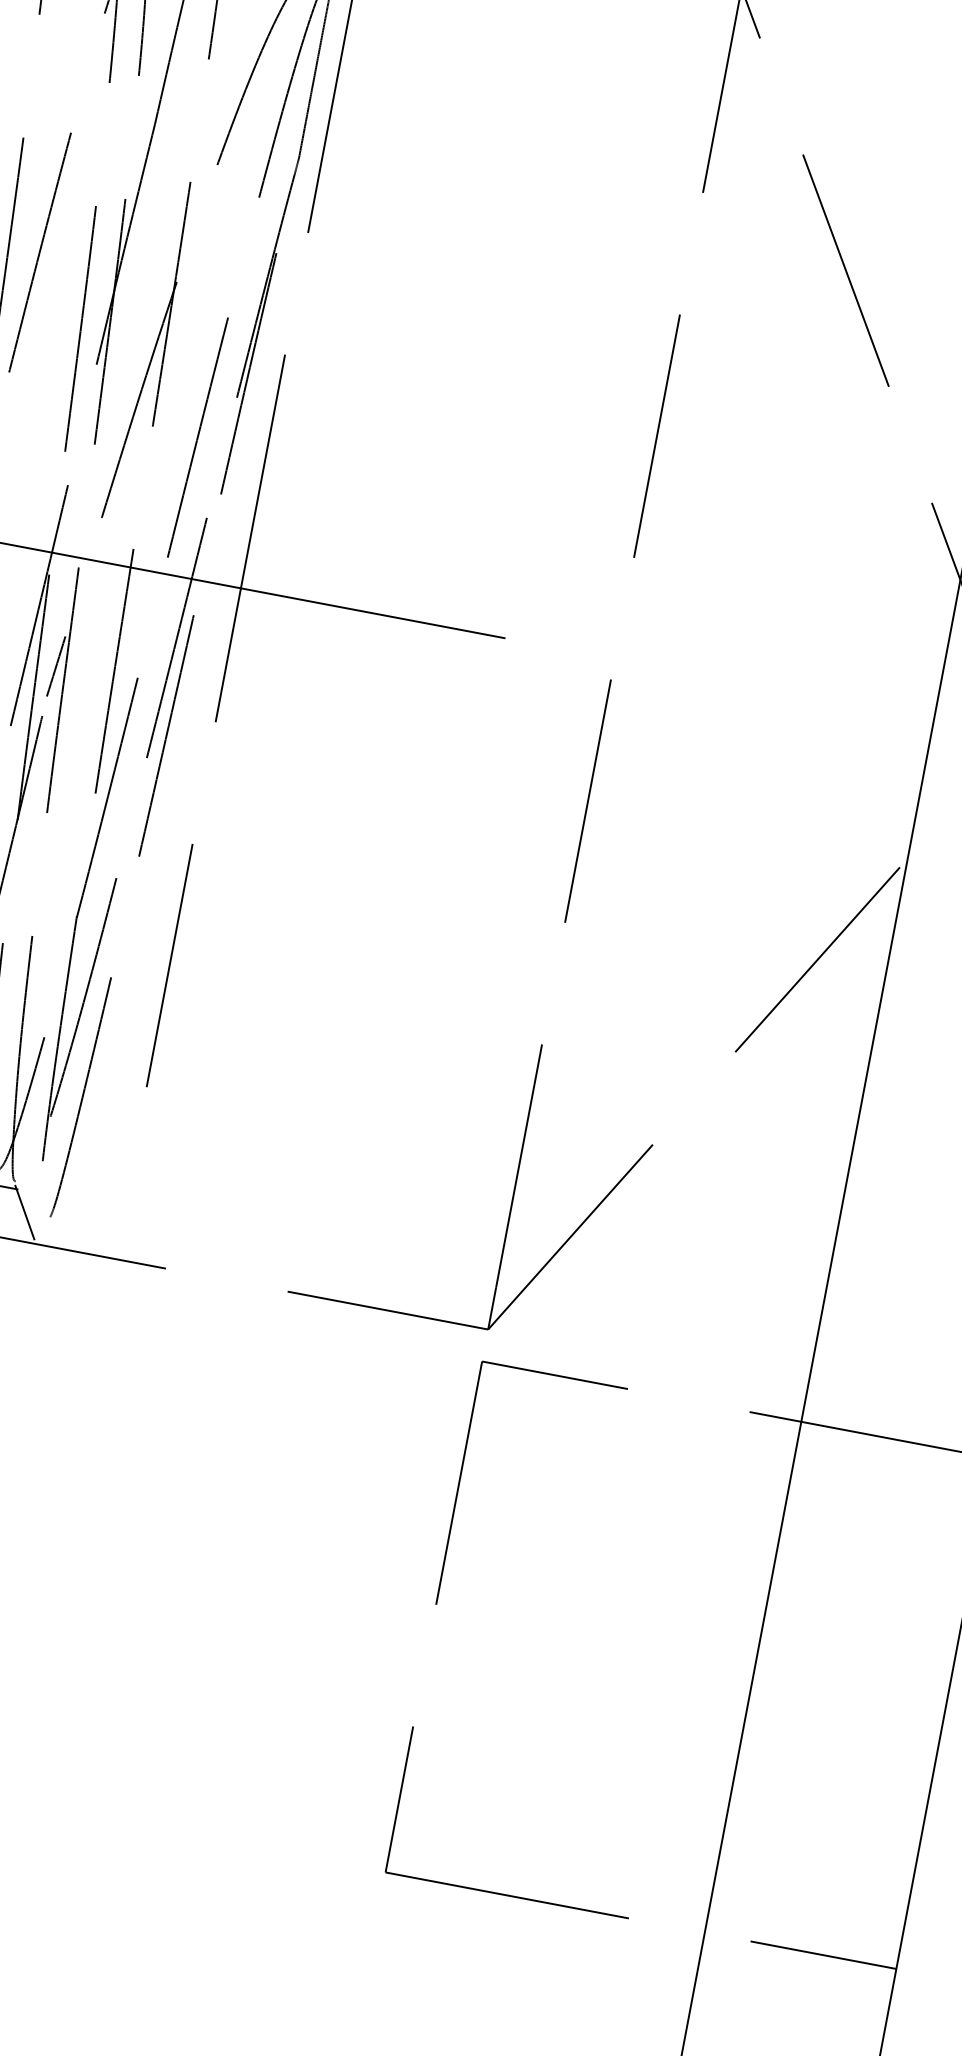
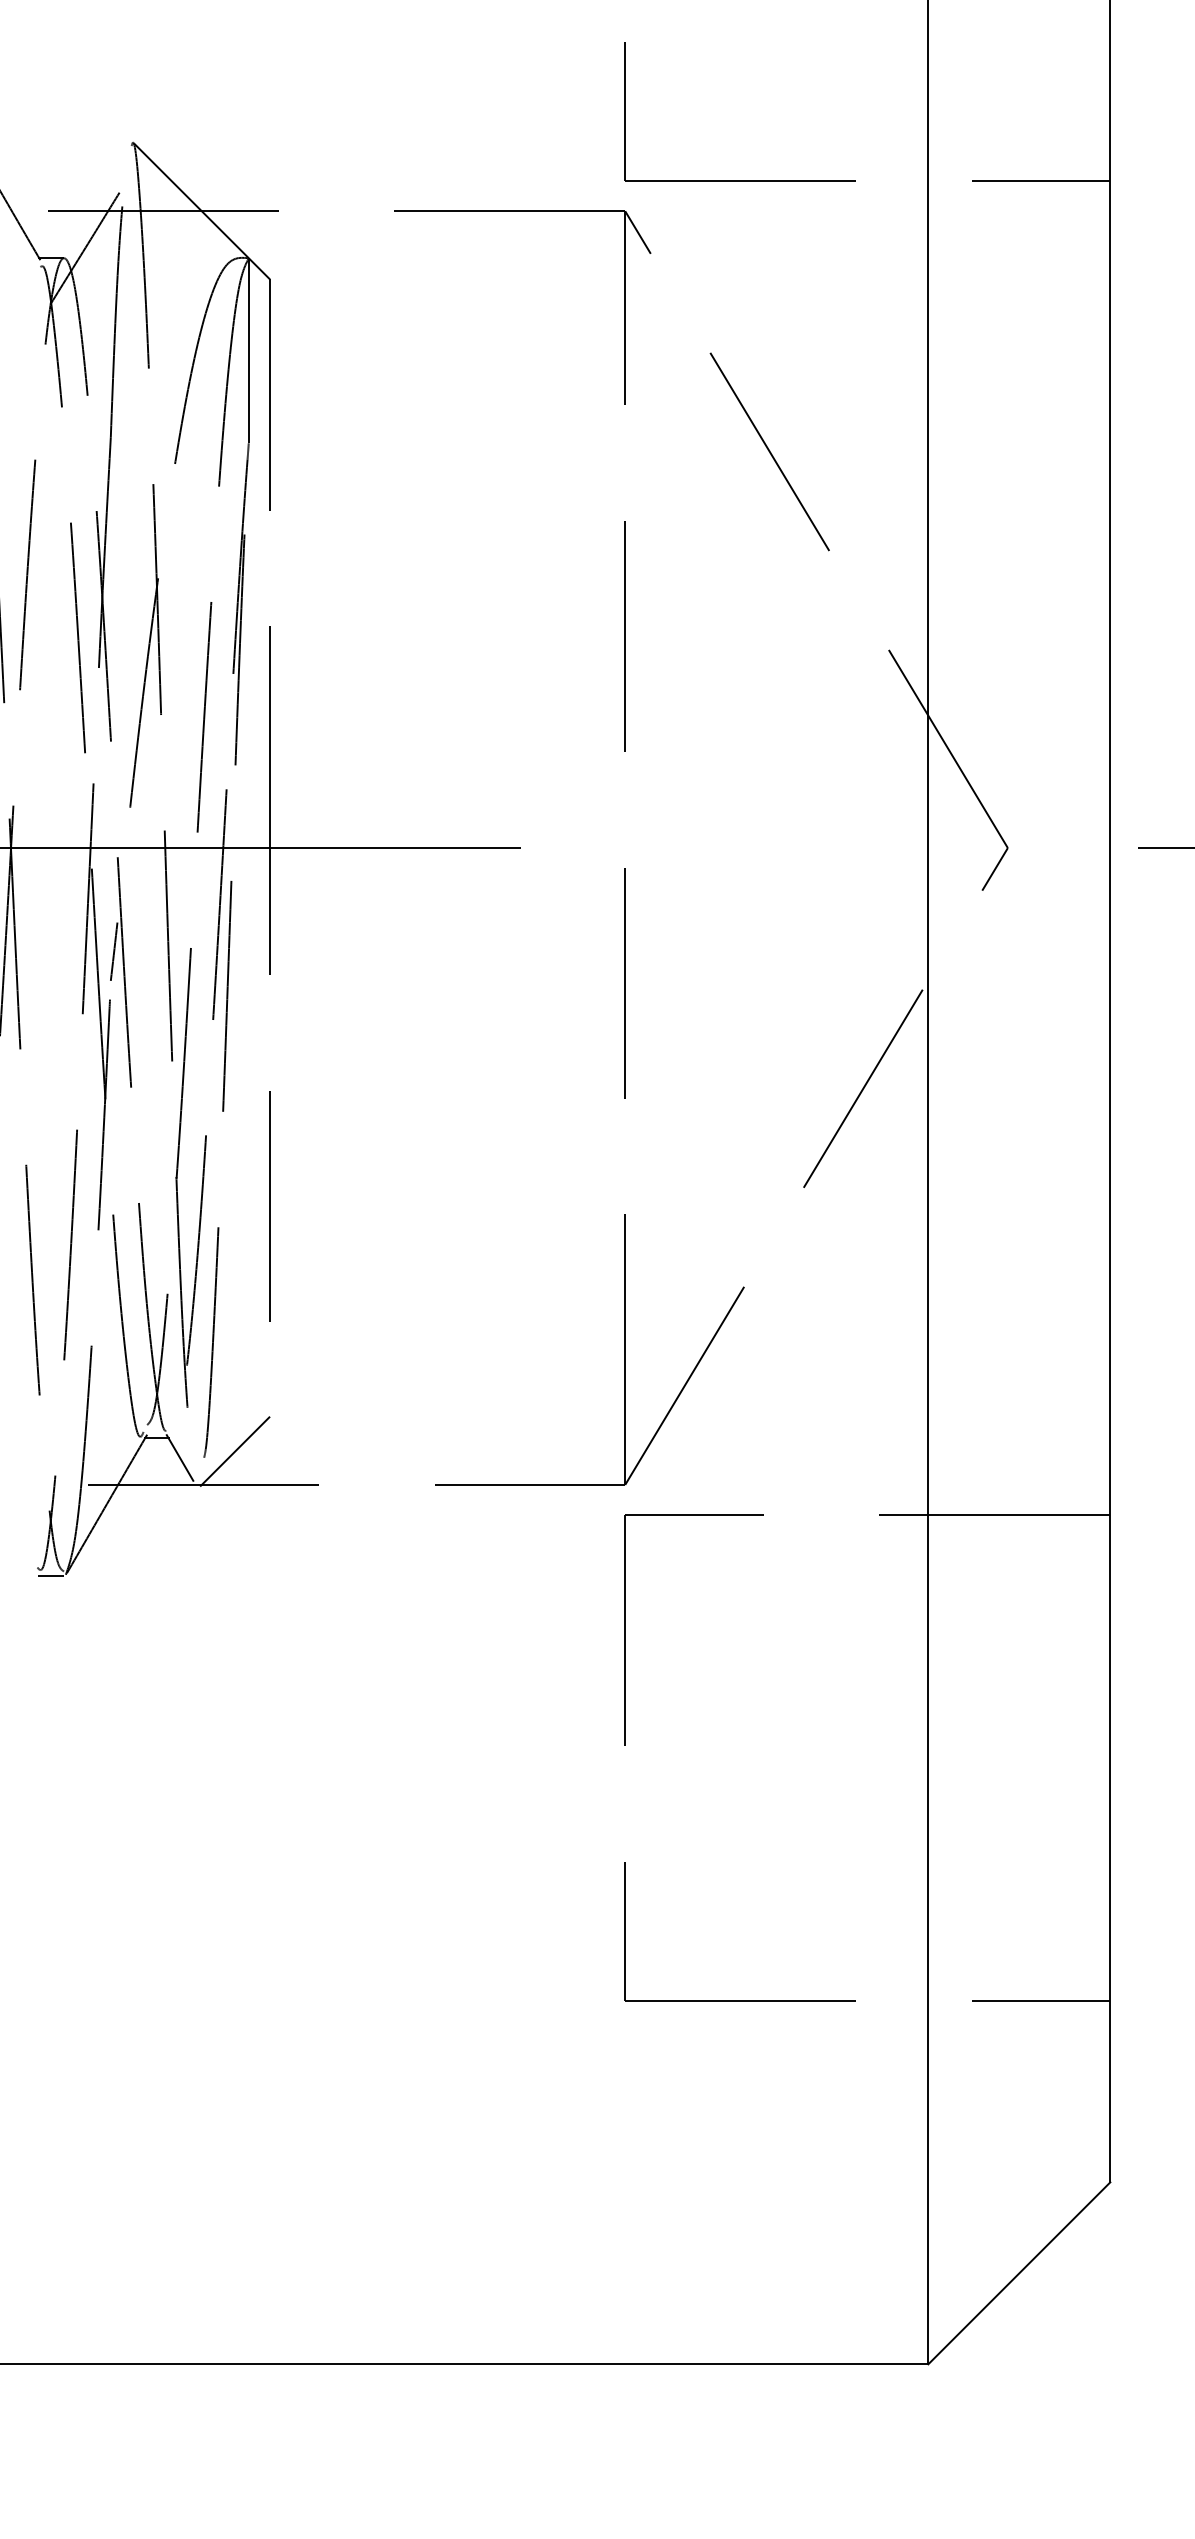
line: (84, 1216) -> (235, 1451), added

